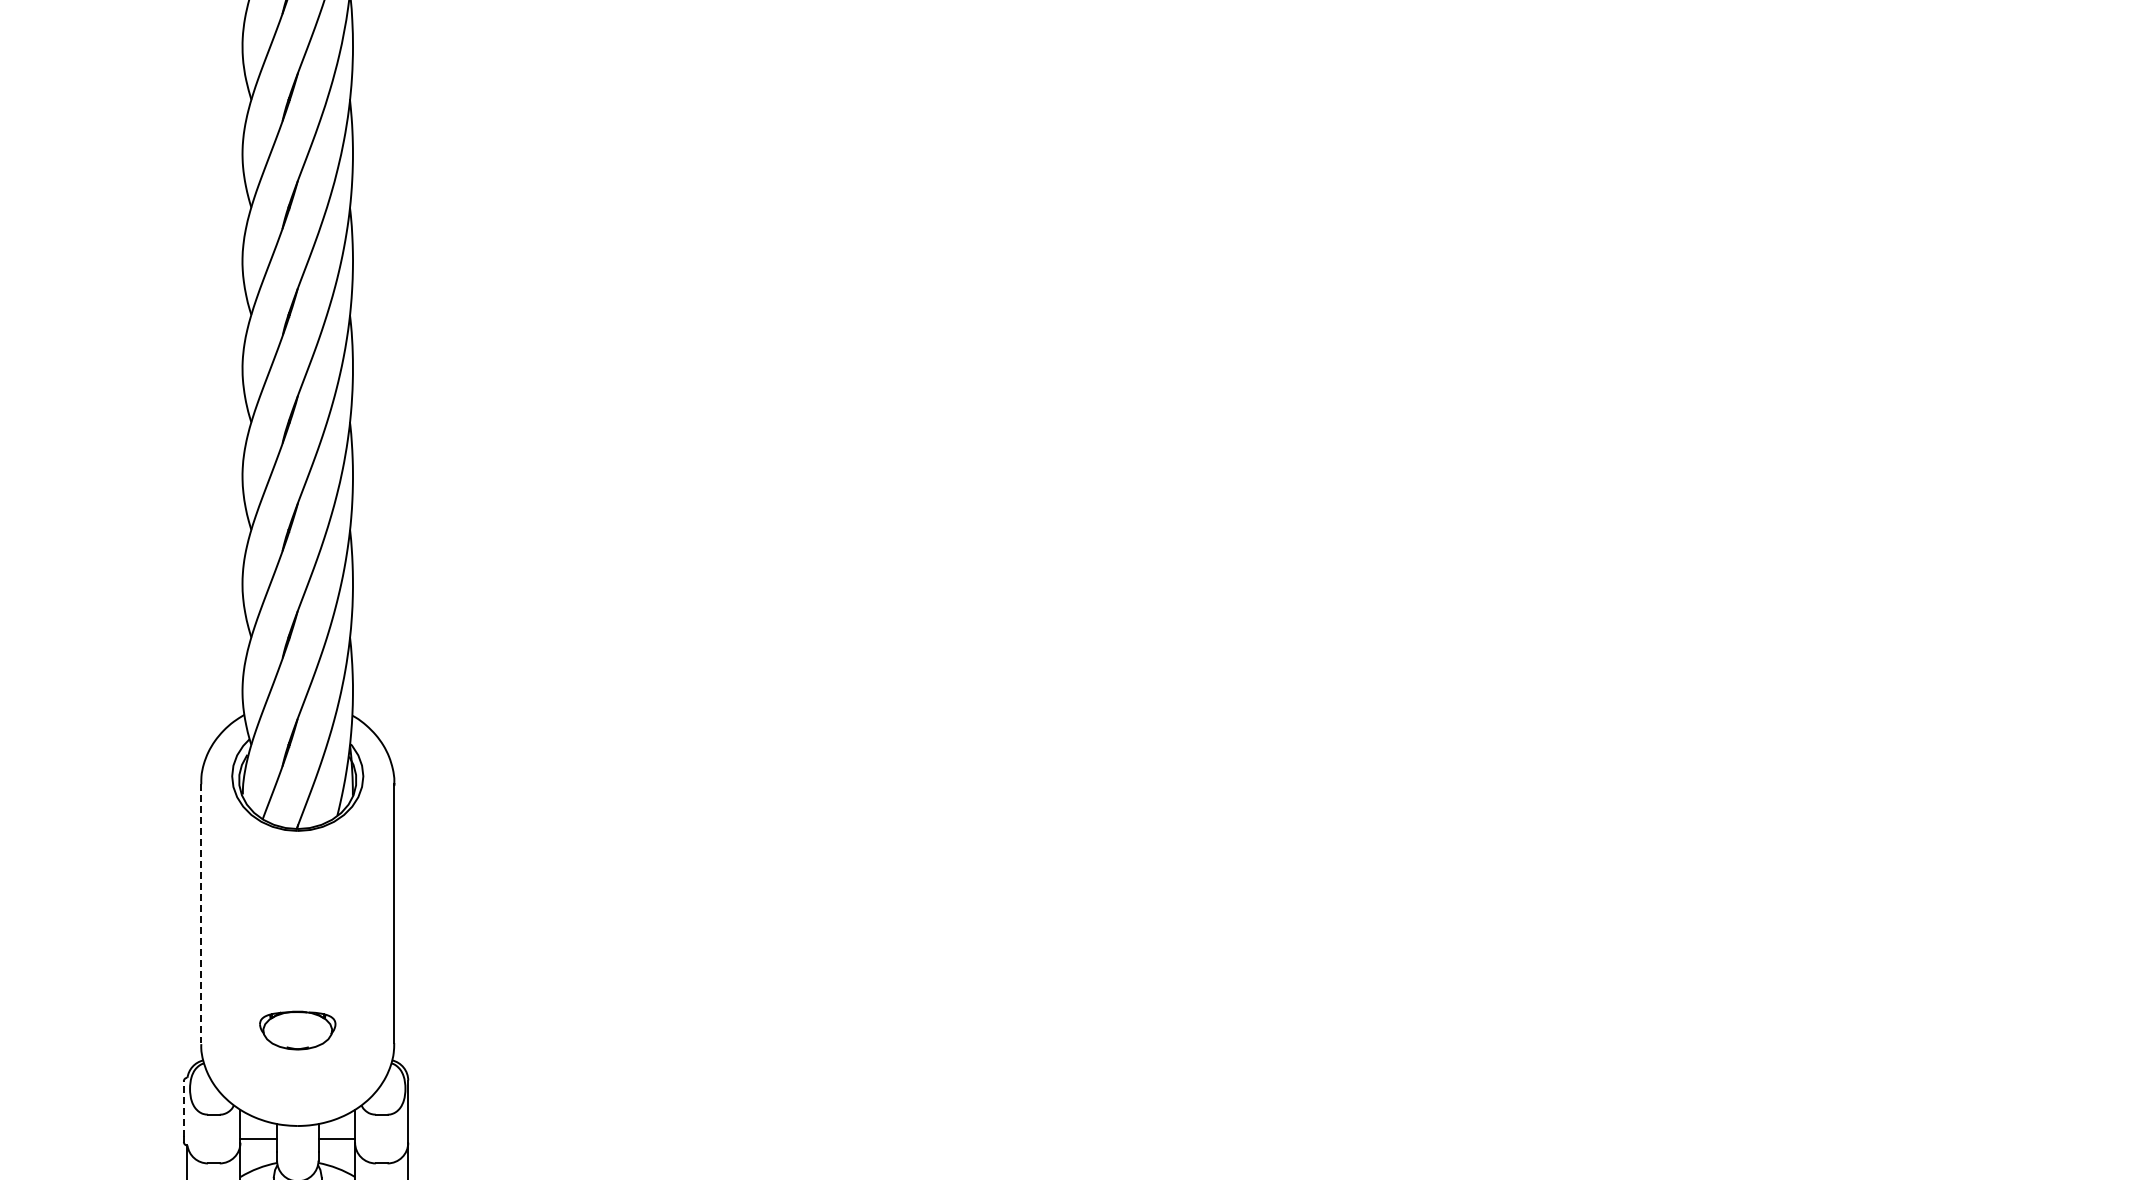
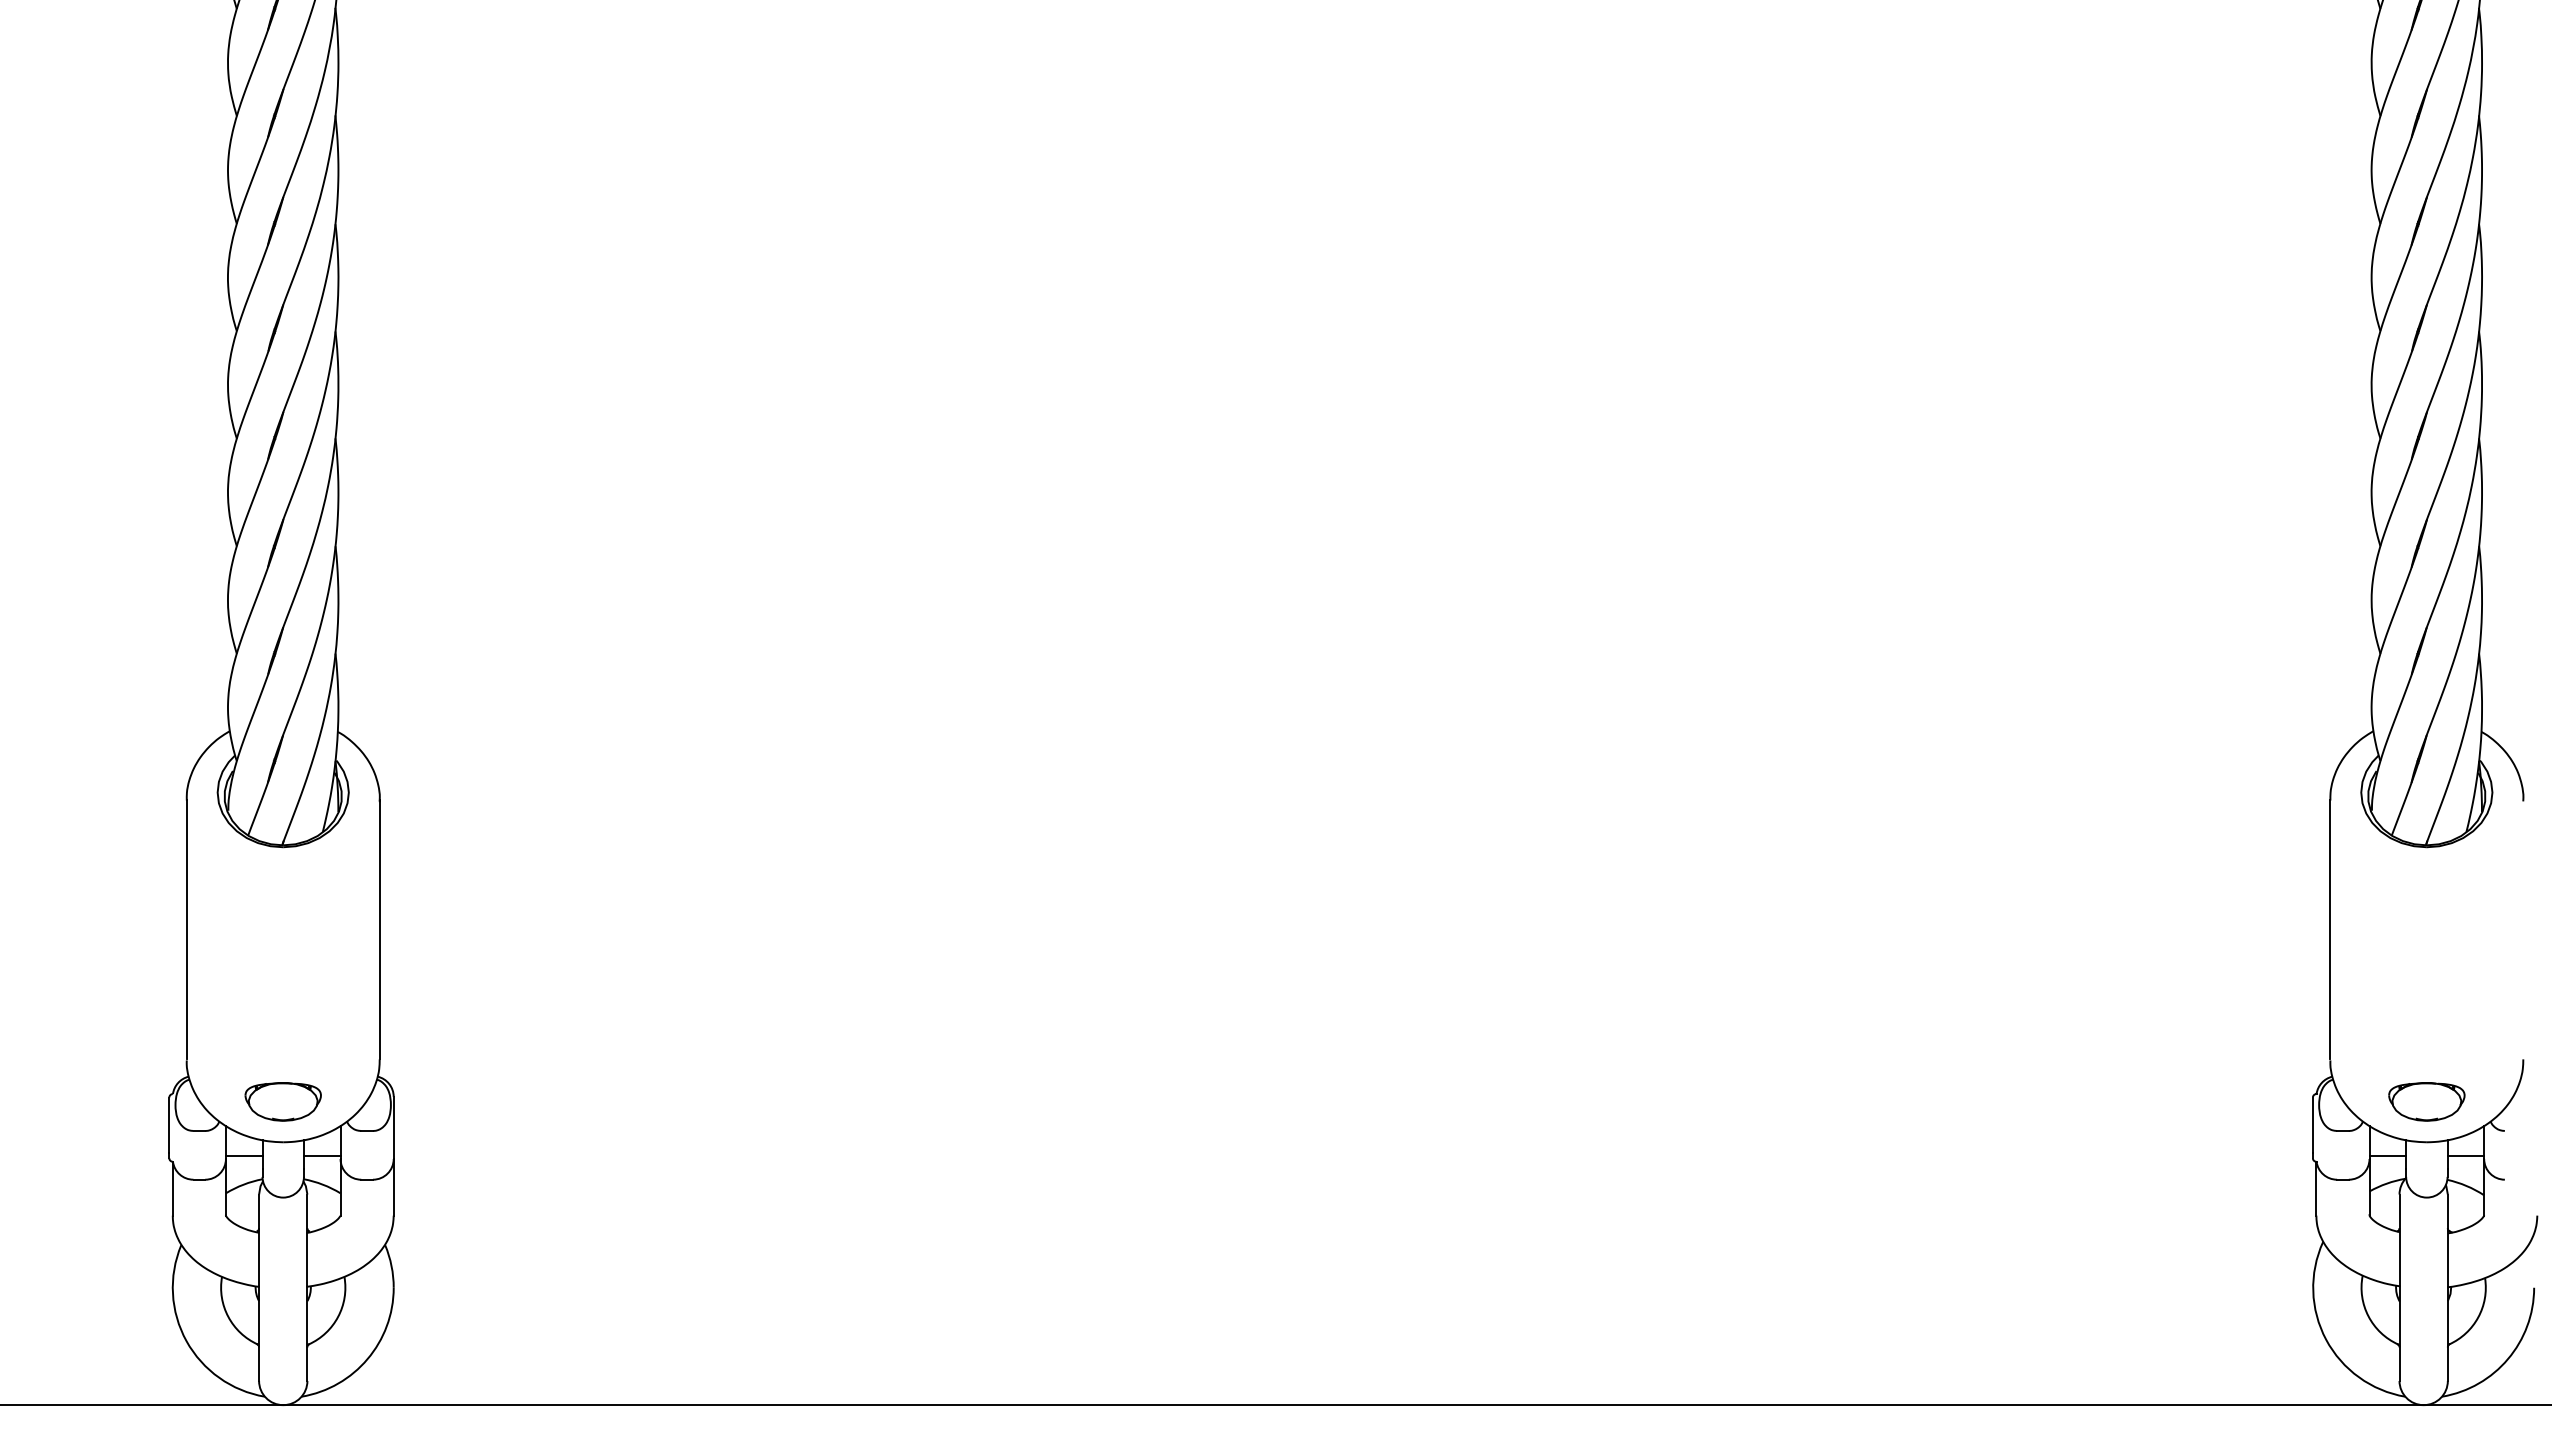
line: (201, 913) -> (186, 929), dashed -> solid
part: (297, 1030) -> (282, 1101), moved
line: (184, 1109) -> (169, 1125), dashed -> solid

